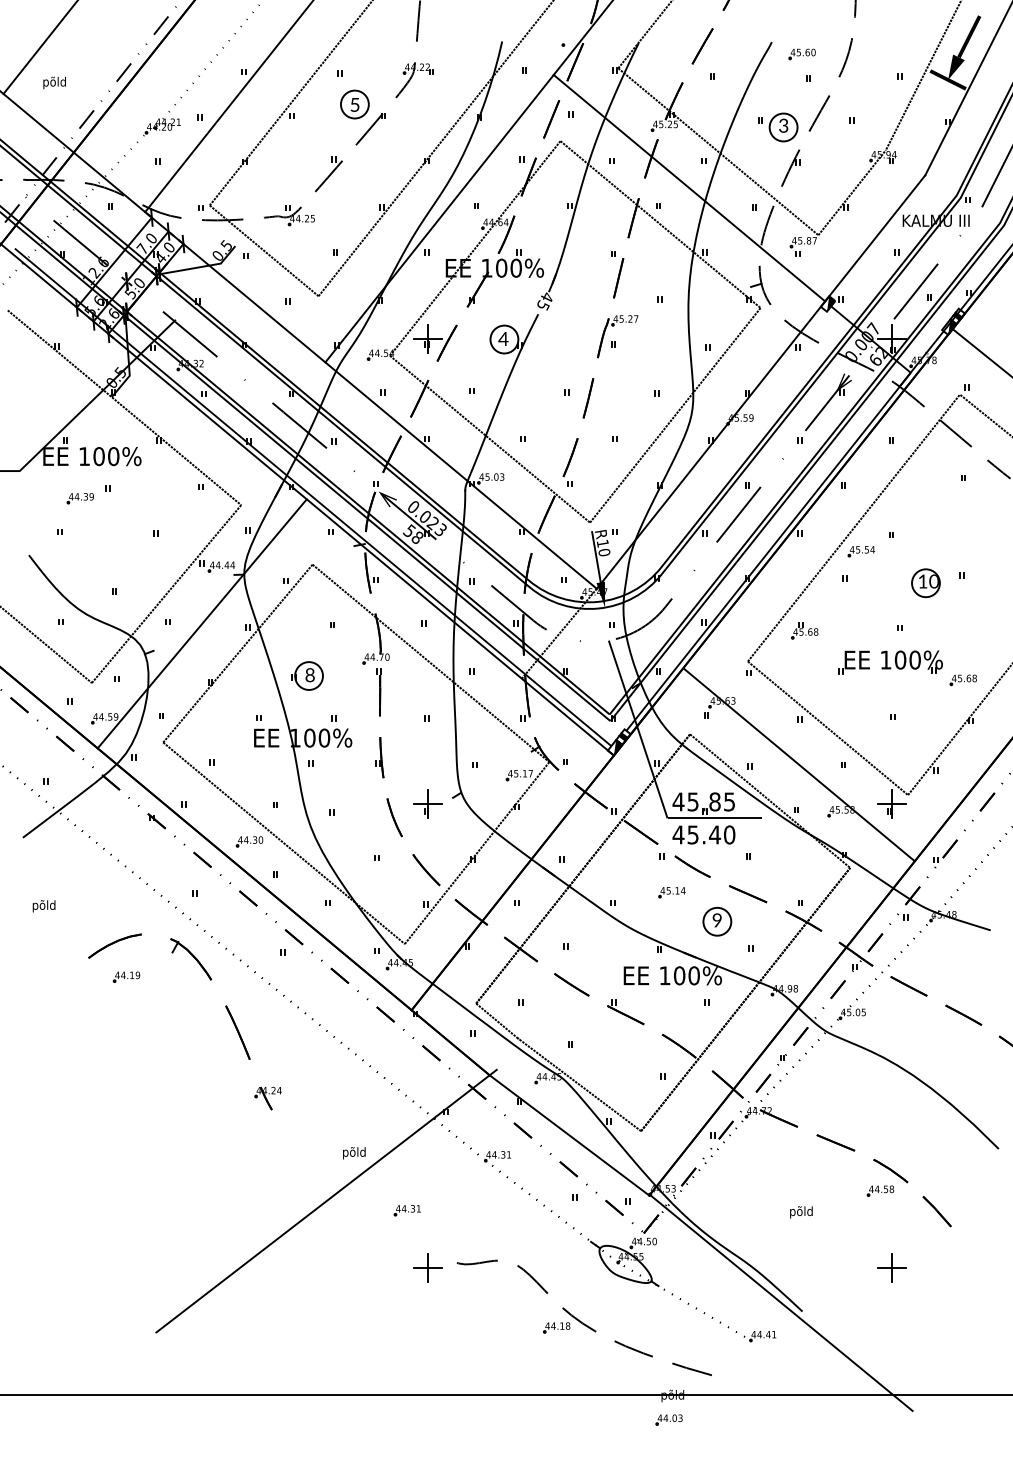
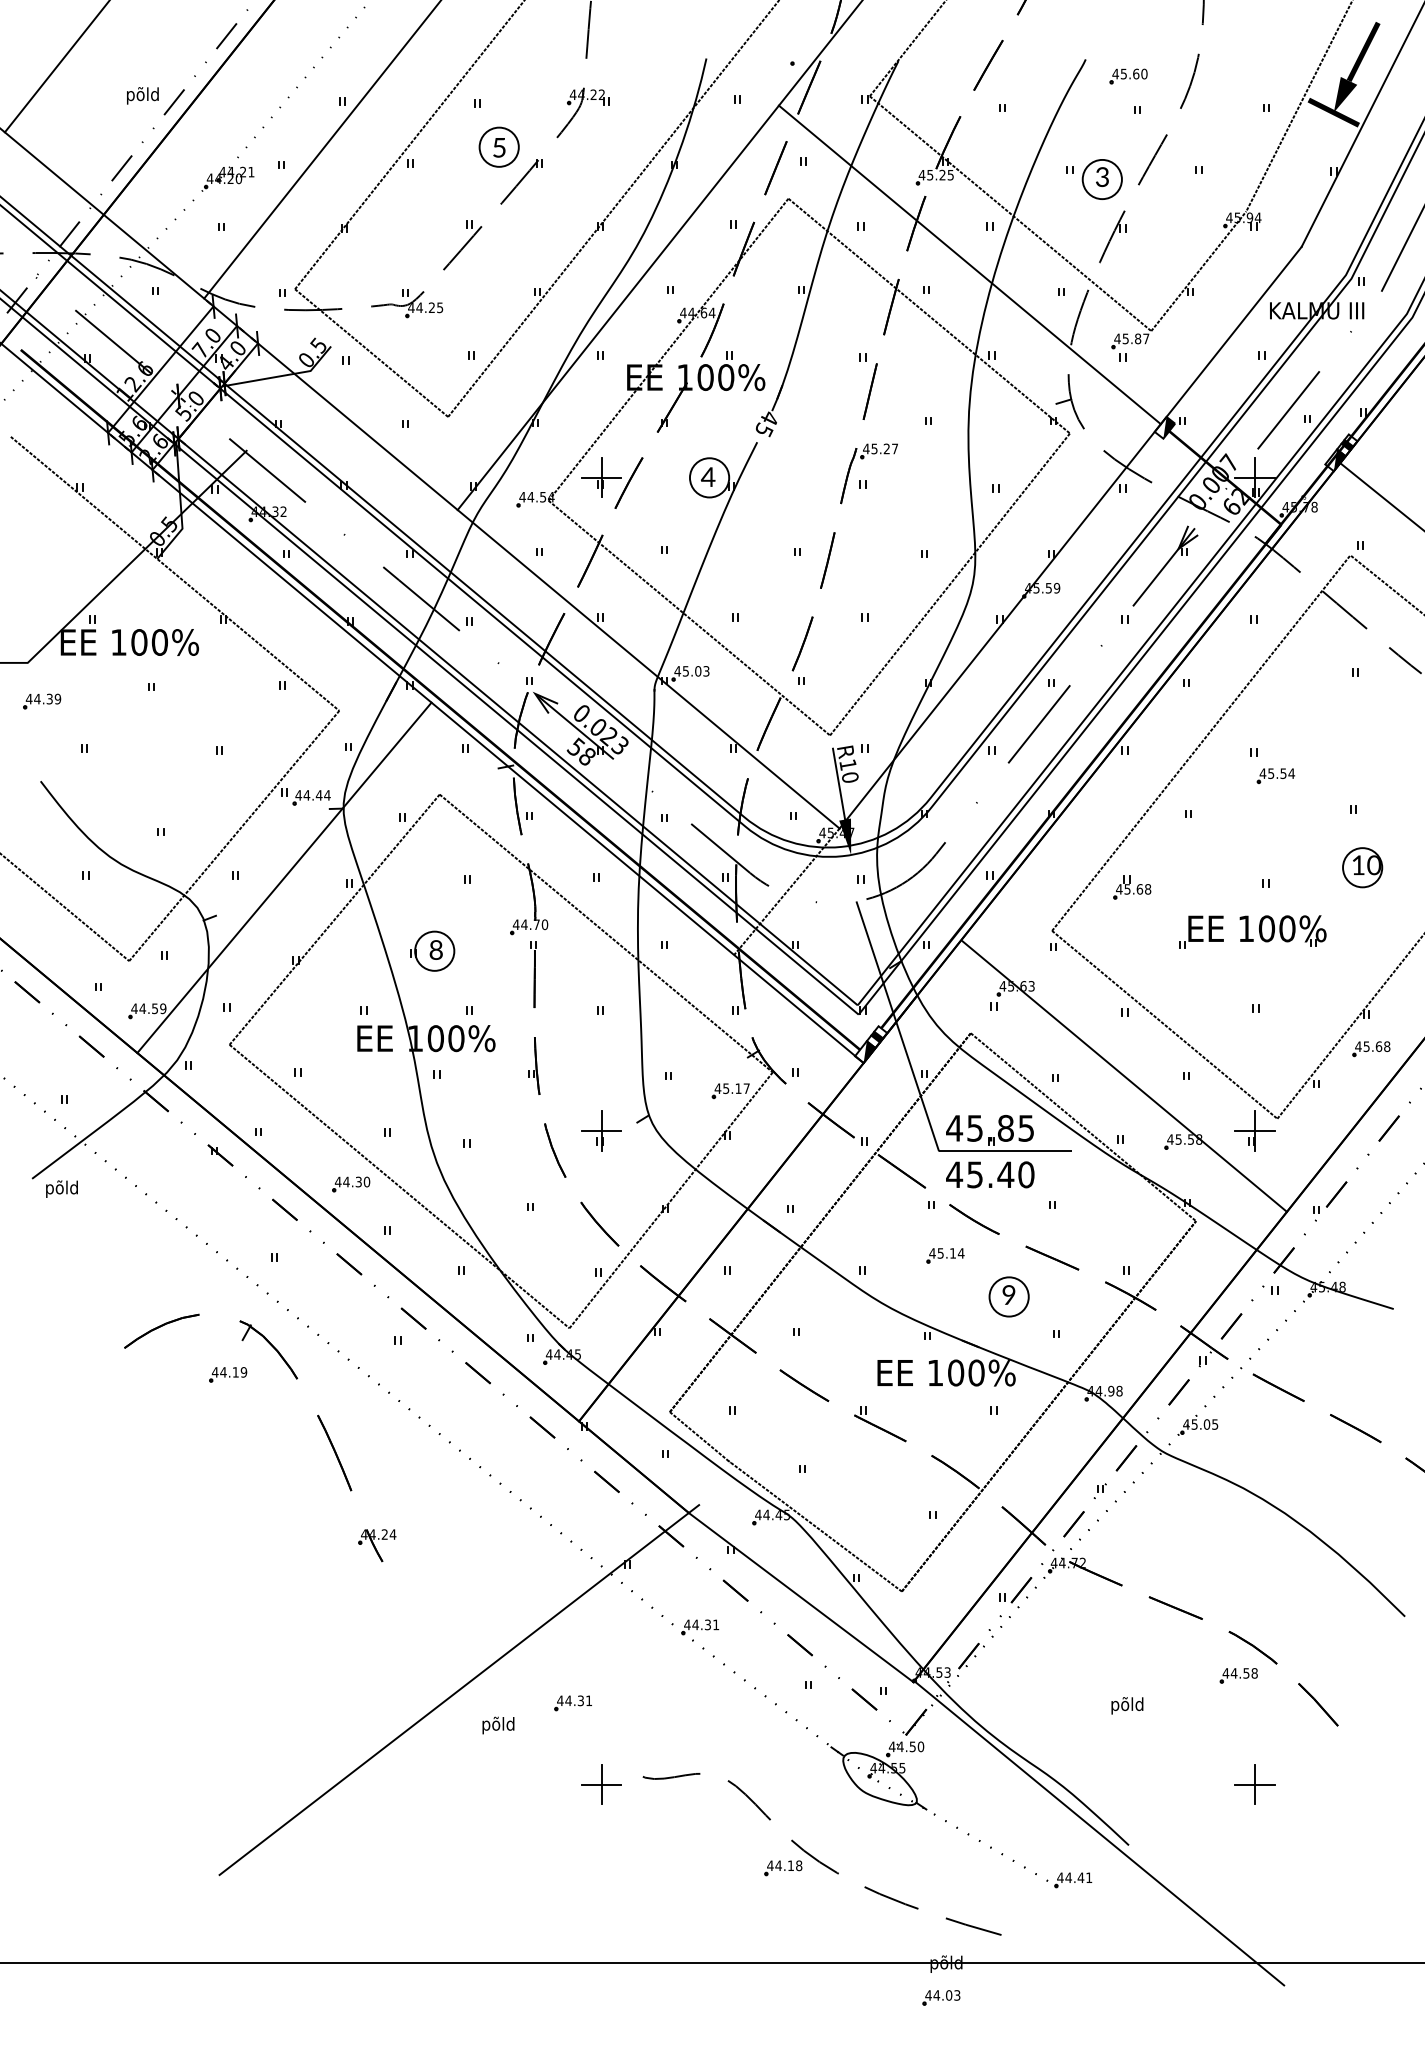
text: (54, 82) -> (142, 95), moved
part: (80, 498) -> (42, 701), moved
part: (861, 551) -> (1275, 775), moved
part: (925, 583) -> (1362, 867), moved
part: (963, 680) -> (1371, 1049), moved
text: (43, 905) -> (61, 1188), moved
part: (126, 976) -> (228, 1374), moved
text: (354, 1153) -> (498, 1725), moved

